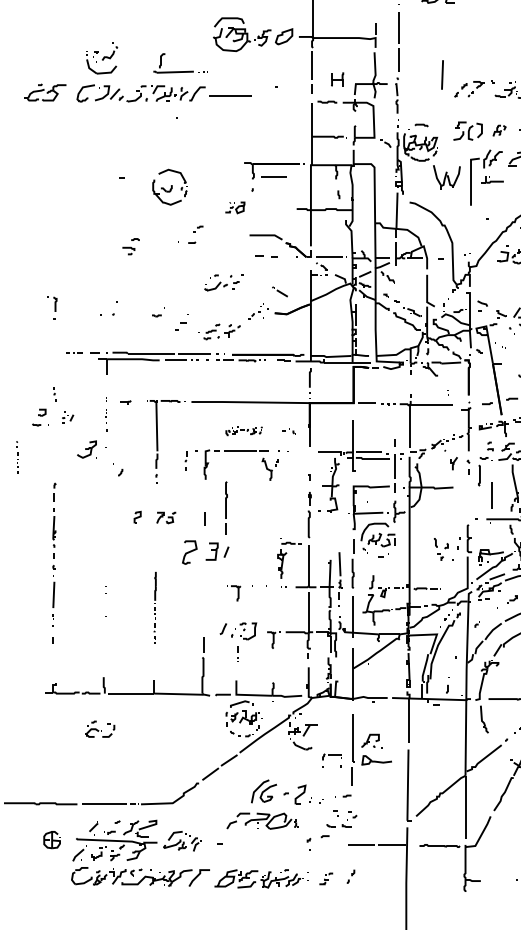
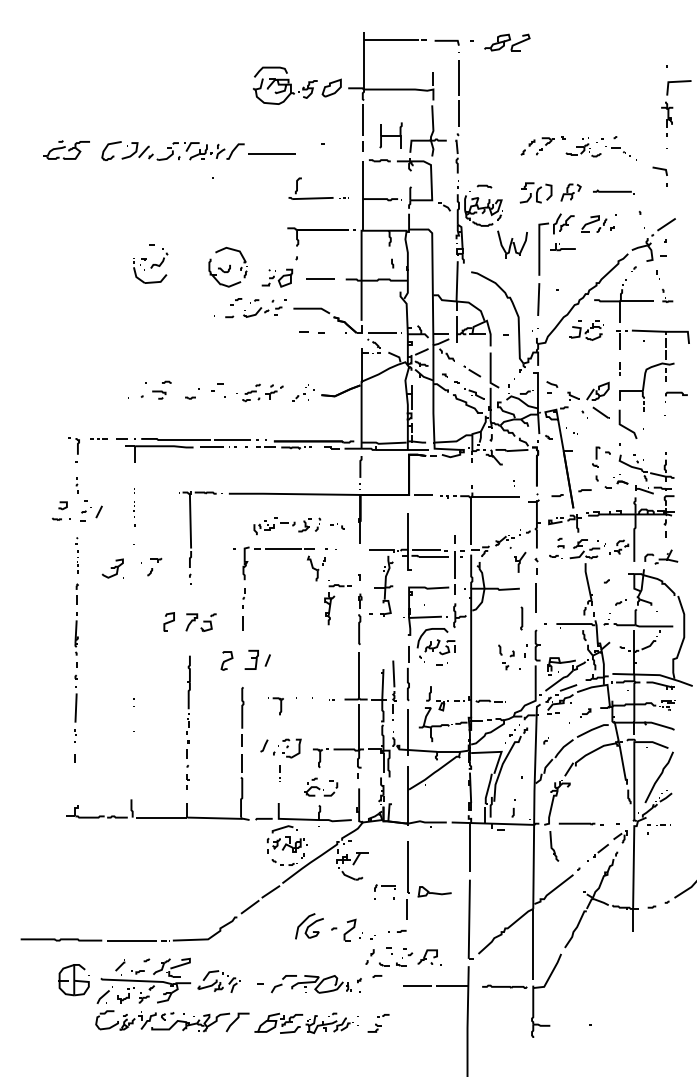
part: (101, 57) -> (150, 265), moved
part: (180, 71) -> (318, 197), moved
line: (442, 74) -> (538, 299), moved
part: (336, 79) -> (390, 135), size x1.67
part: (499, 130) -> (570, 192), size x1.43
line: (273, 175) -> (320, 278), moved
part: (169, 186) -> (227, 266), moved
part: (235, 207) -> (277, 277), size x1.43
part: (130, 246) -> (161, 389), moved
part: (223, 282) -> (264, 308), moved
part: (280, 291) -> (472, 371), moved
part: (51, 307) -> (73, 449), moved
part: (181, 326) -> (217, 387), moved
part: (219, 331) -> (259, 392), moved
part: (126, 401) -> (156, 559), moved
part: (67, 417) -> (91, 510), size x1.67
part: (244, 431) -> (287, 526), size x1.67
part: (86, 449) -> (112, 568), moved
part: (16, 457) -> (76, 555), moved
part: (185, 461) -> (243, 598), moved
part: (454, 463) -> (520, 561), size x1.43
line: (479, 475) -> (521, 618), moved
line: (491, 495) -> (535, 597), moved
line: (226, 508) -> (242, 716), moved
part: (137, 517) -> (168, 621), size x1.43
part: (165, 517) -> (200, 622), size x1.43
part: (189, 552) -> (226, 660), size x0.71
part: (289, 558) -> (337, 602), moved
part: (155, 607) -> (188, 722), size x1.67
part: (100, 728) -> (321, 786), moved
part: (372, 741) -> (429, 957), moved
part: (262, 821) -> (310, 984), moved
part: (51, 840) -> (73, 980), size x1.67
part: (350, 876) -> (369, 956), moved
part: (326, 878) -> (378, 1023), size x1.43

